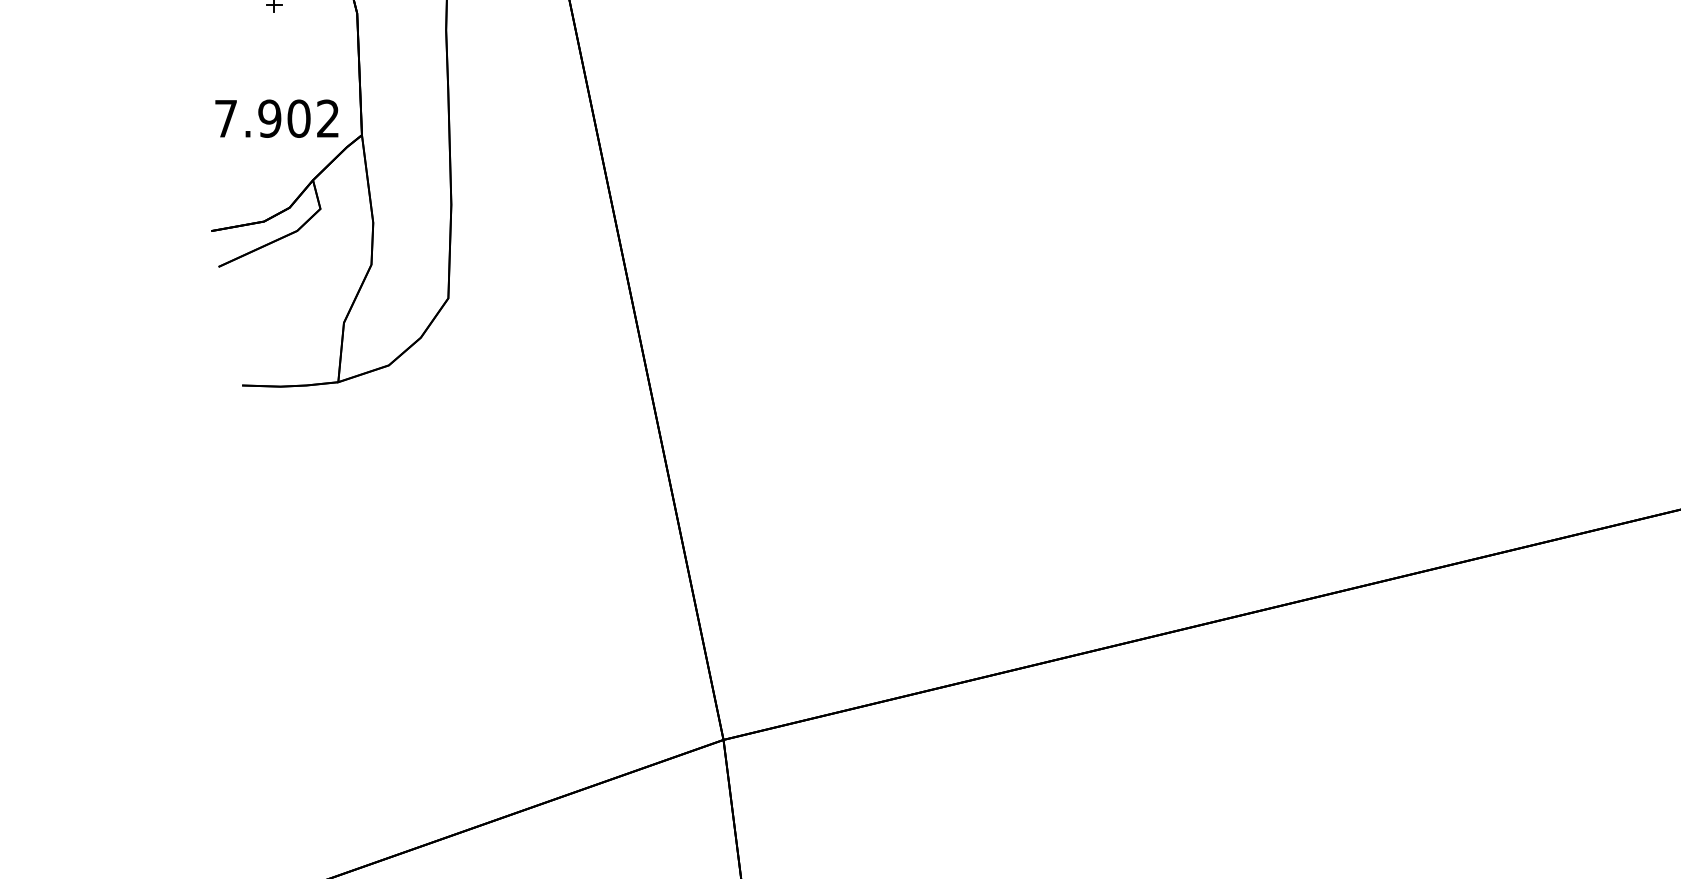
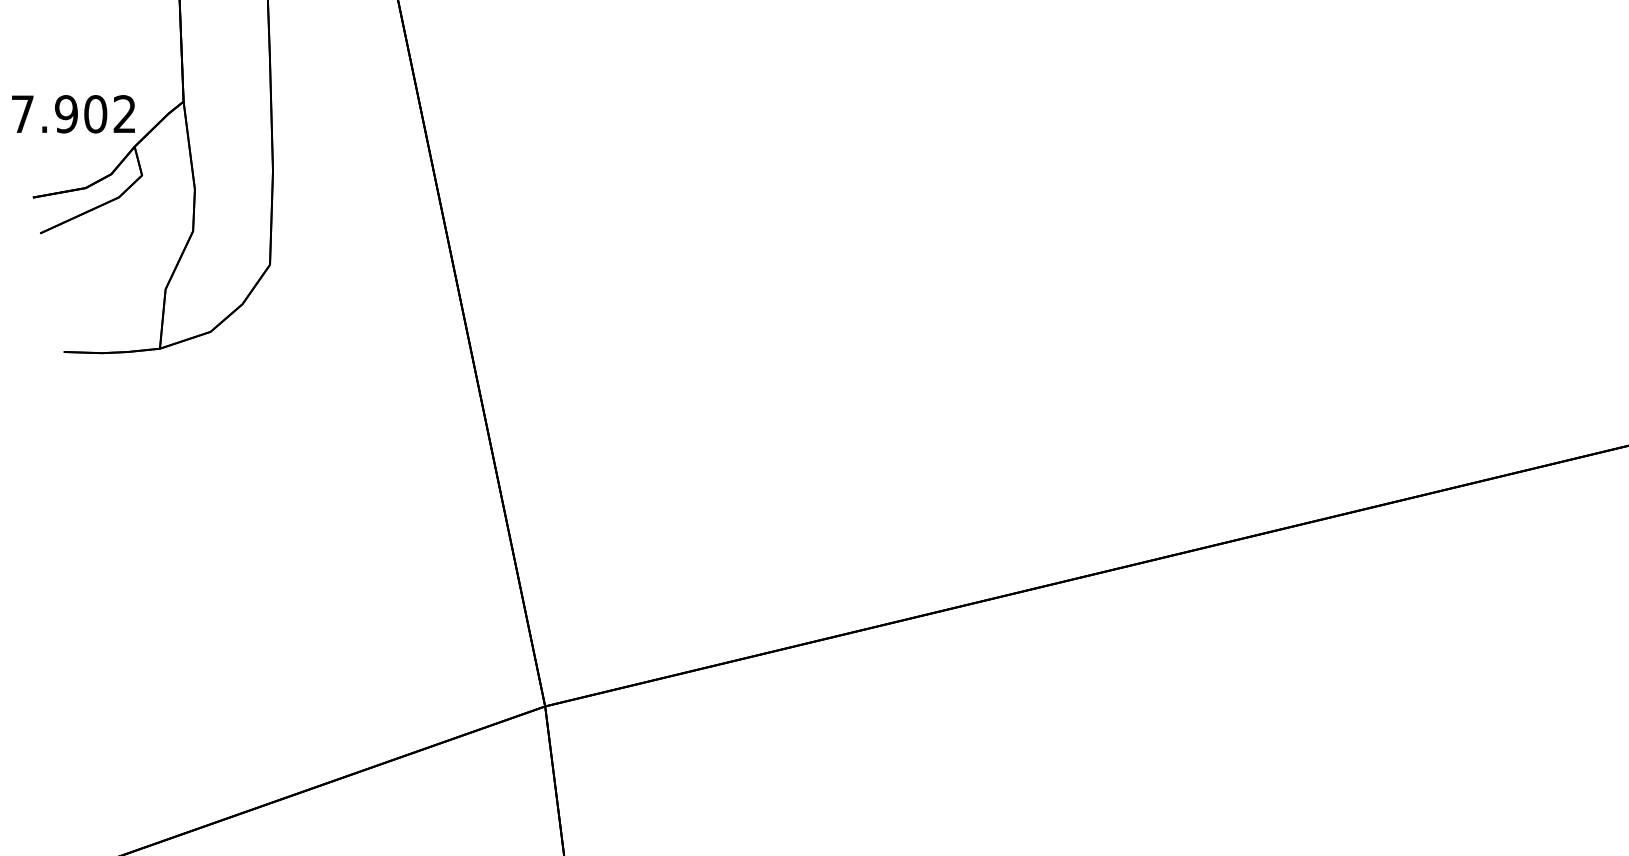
text: (276, 118) -> (73, 114), moved

